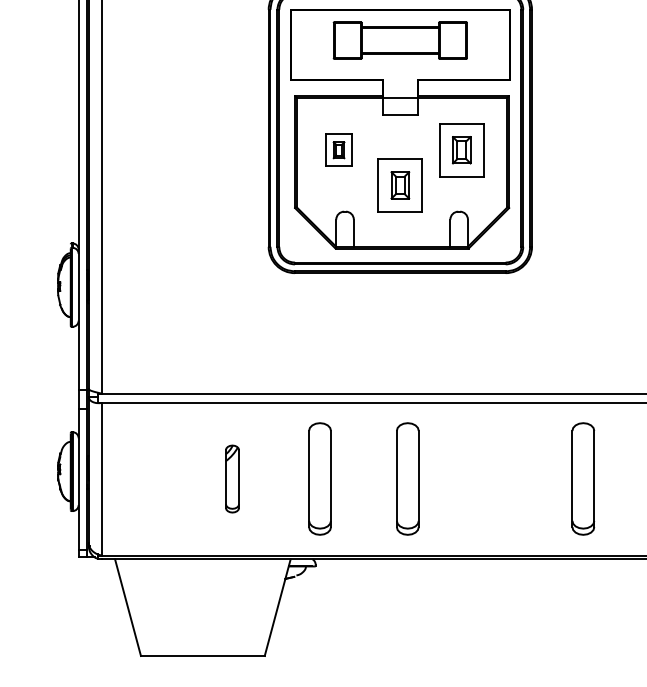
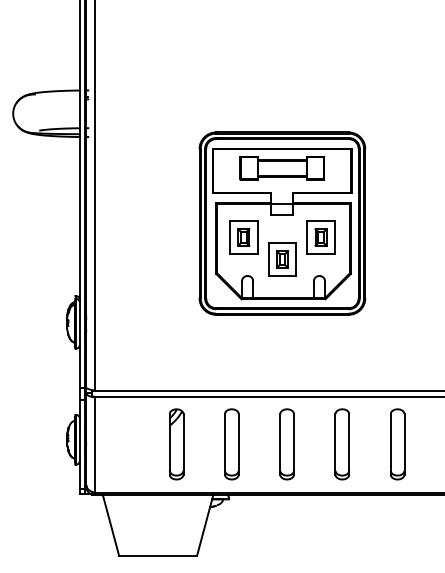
part: (338, 150) -> (243, 237), size x1.67
part: (232, 479) -> (176, 444), size x1.67
part: (494, 479) -> (341, 444), added

